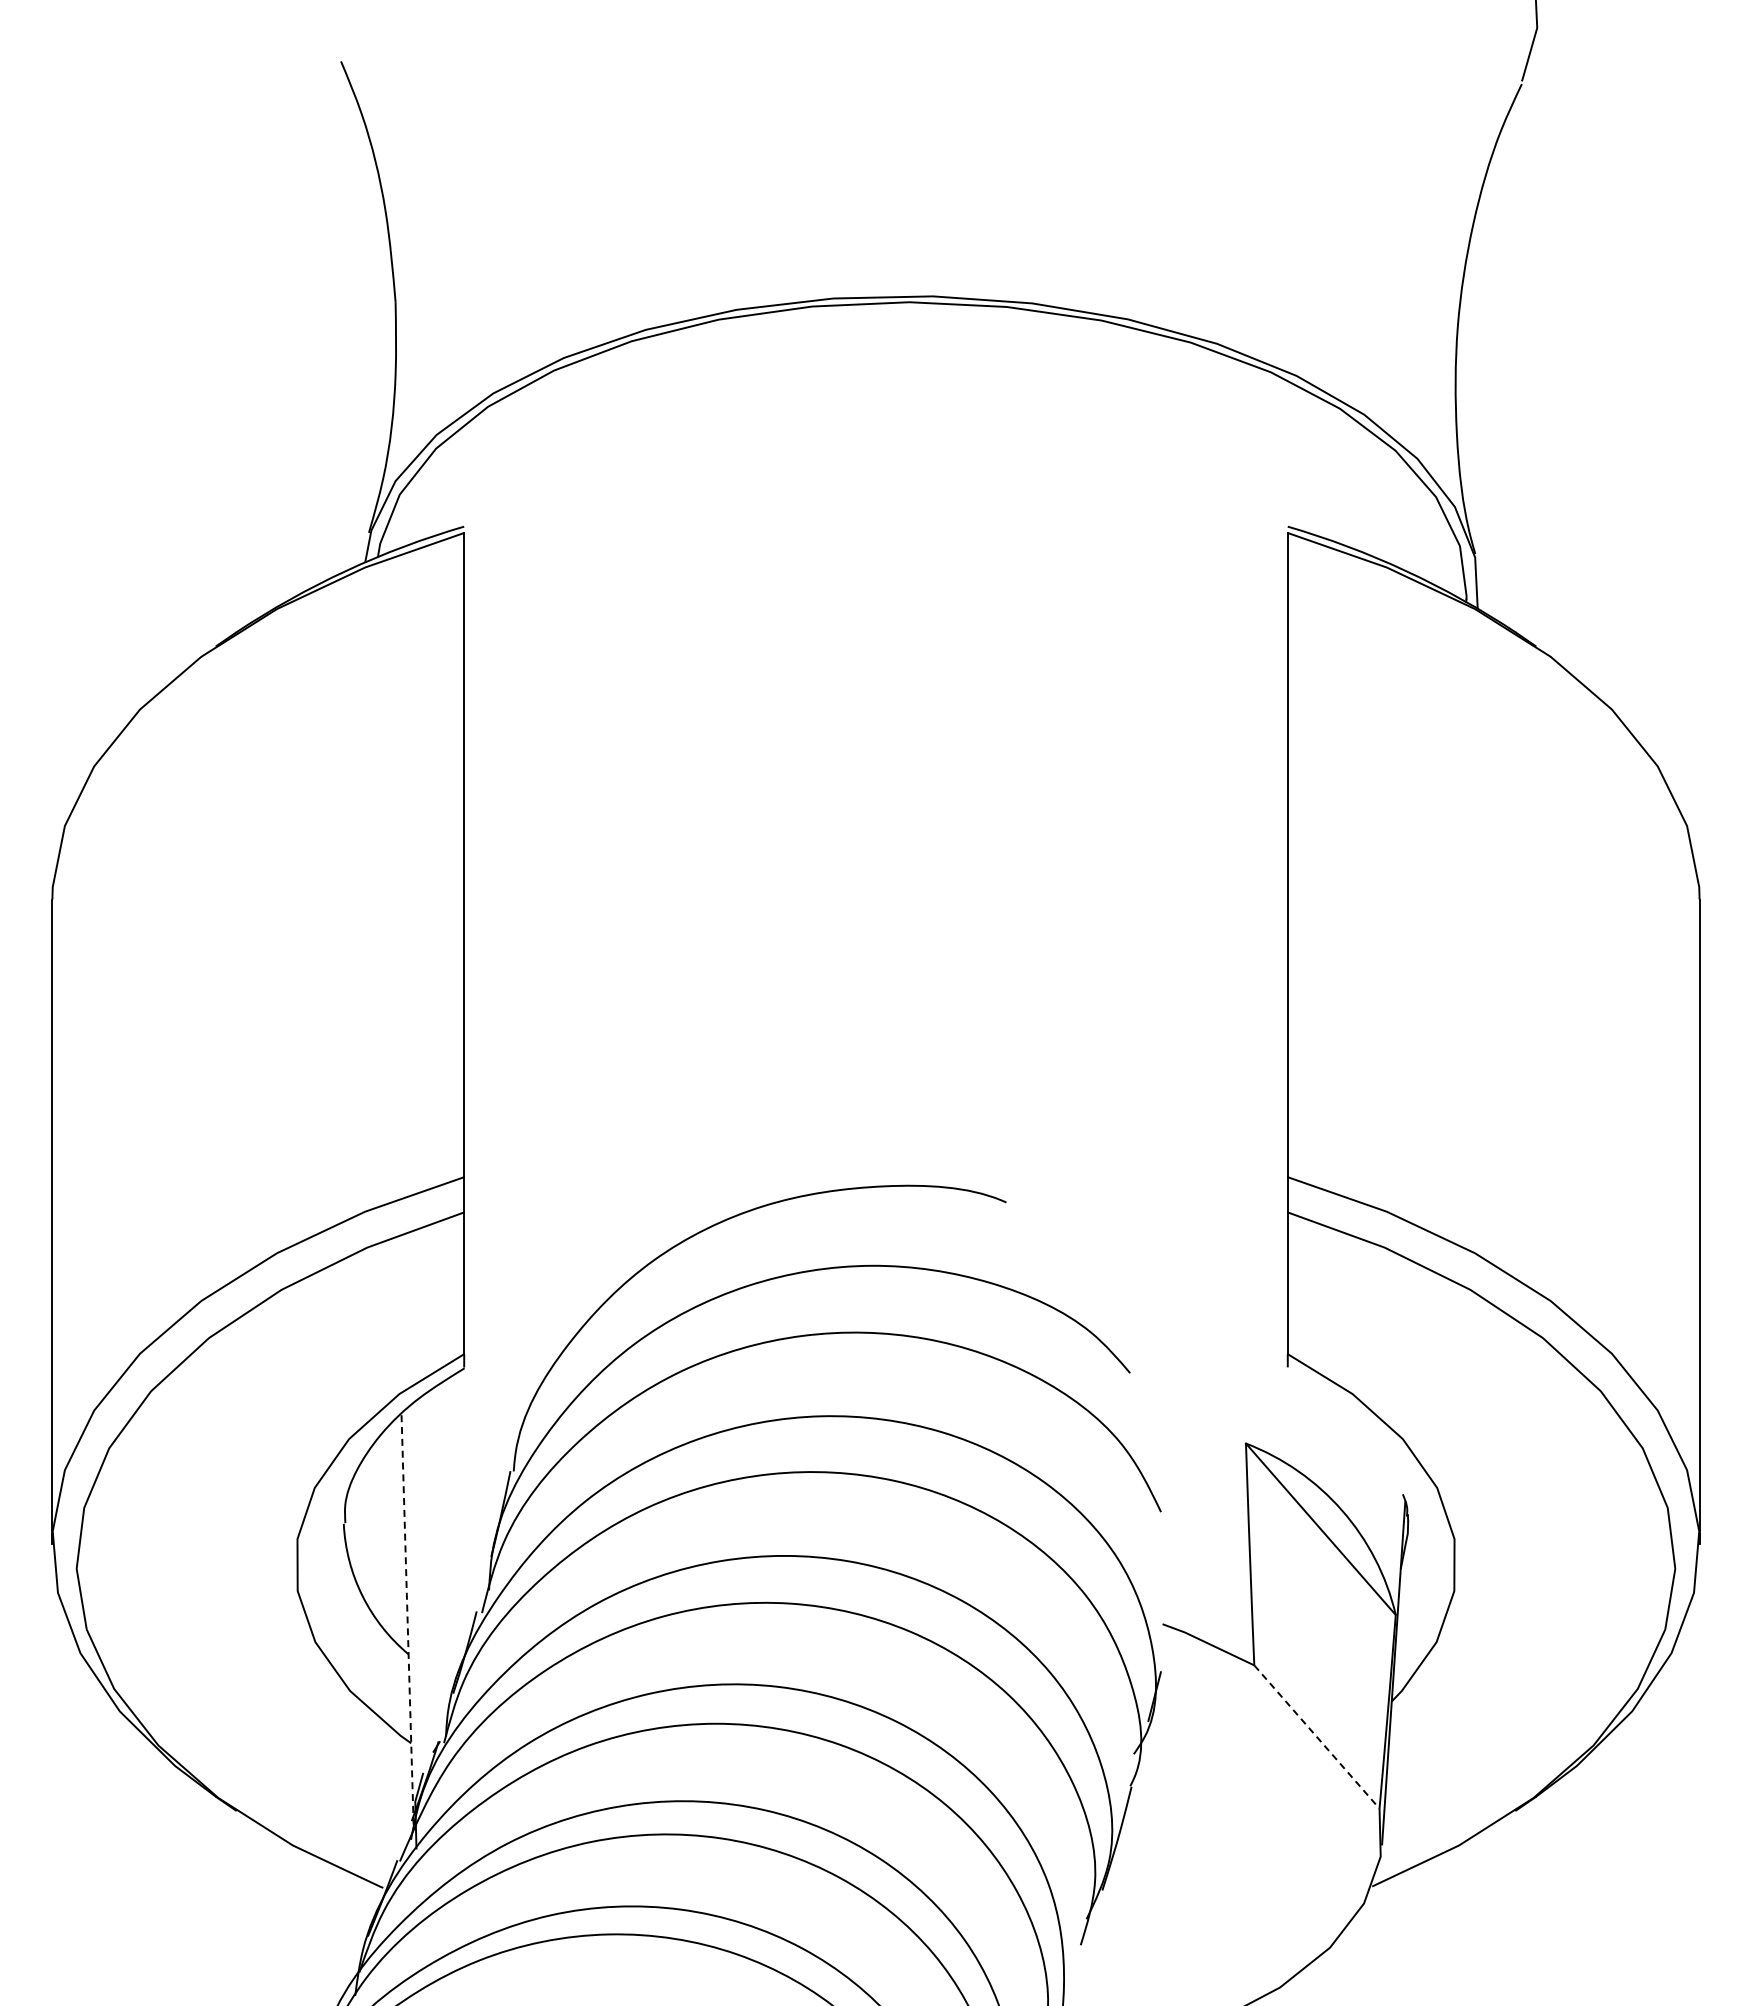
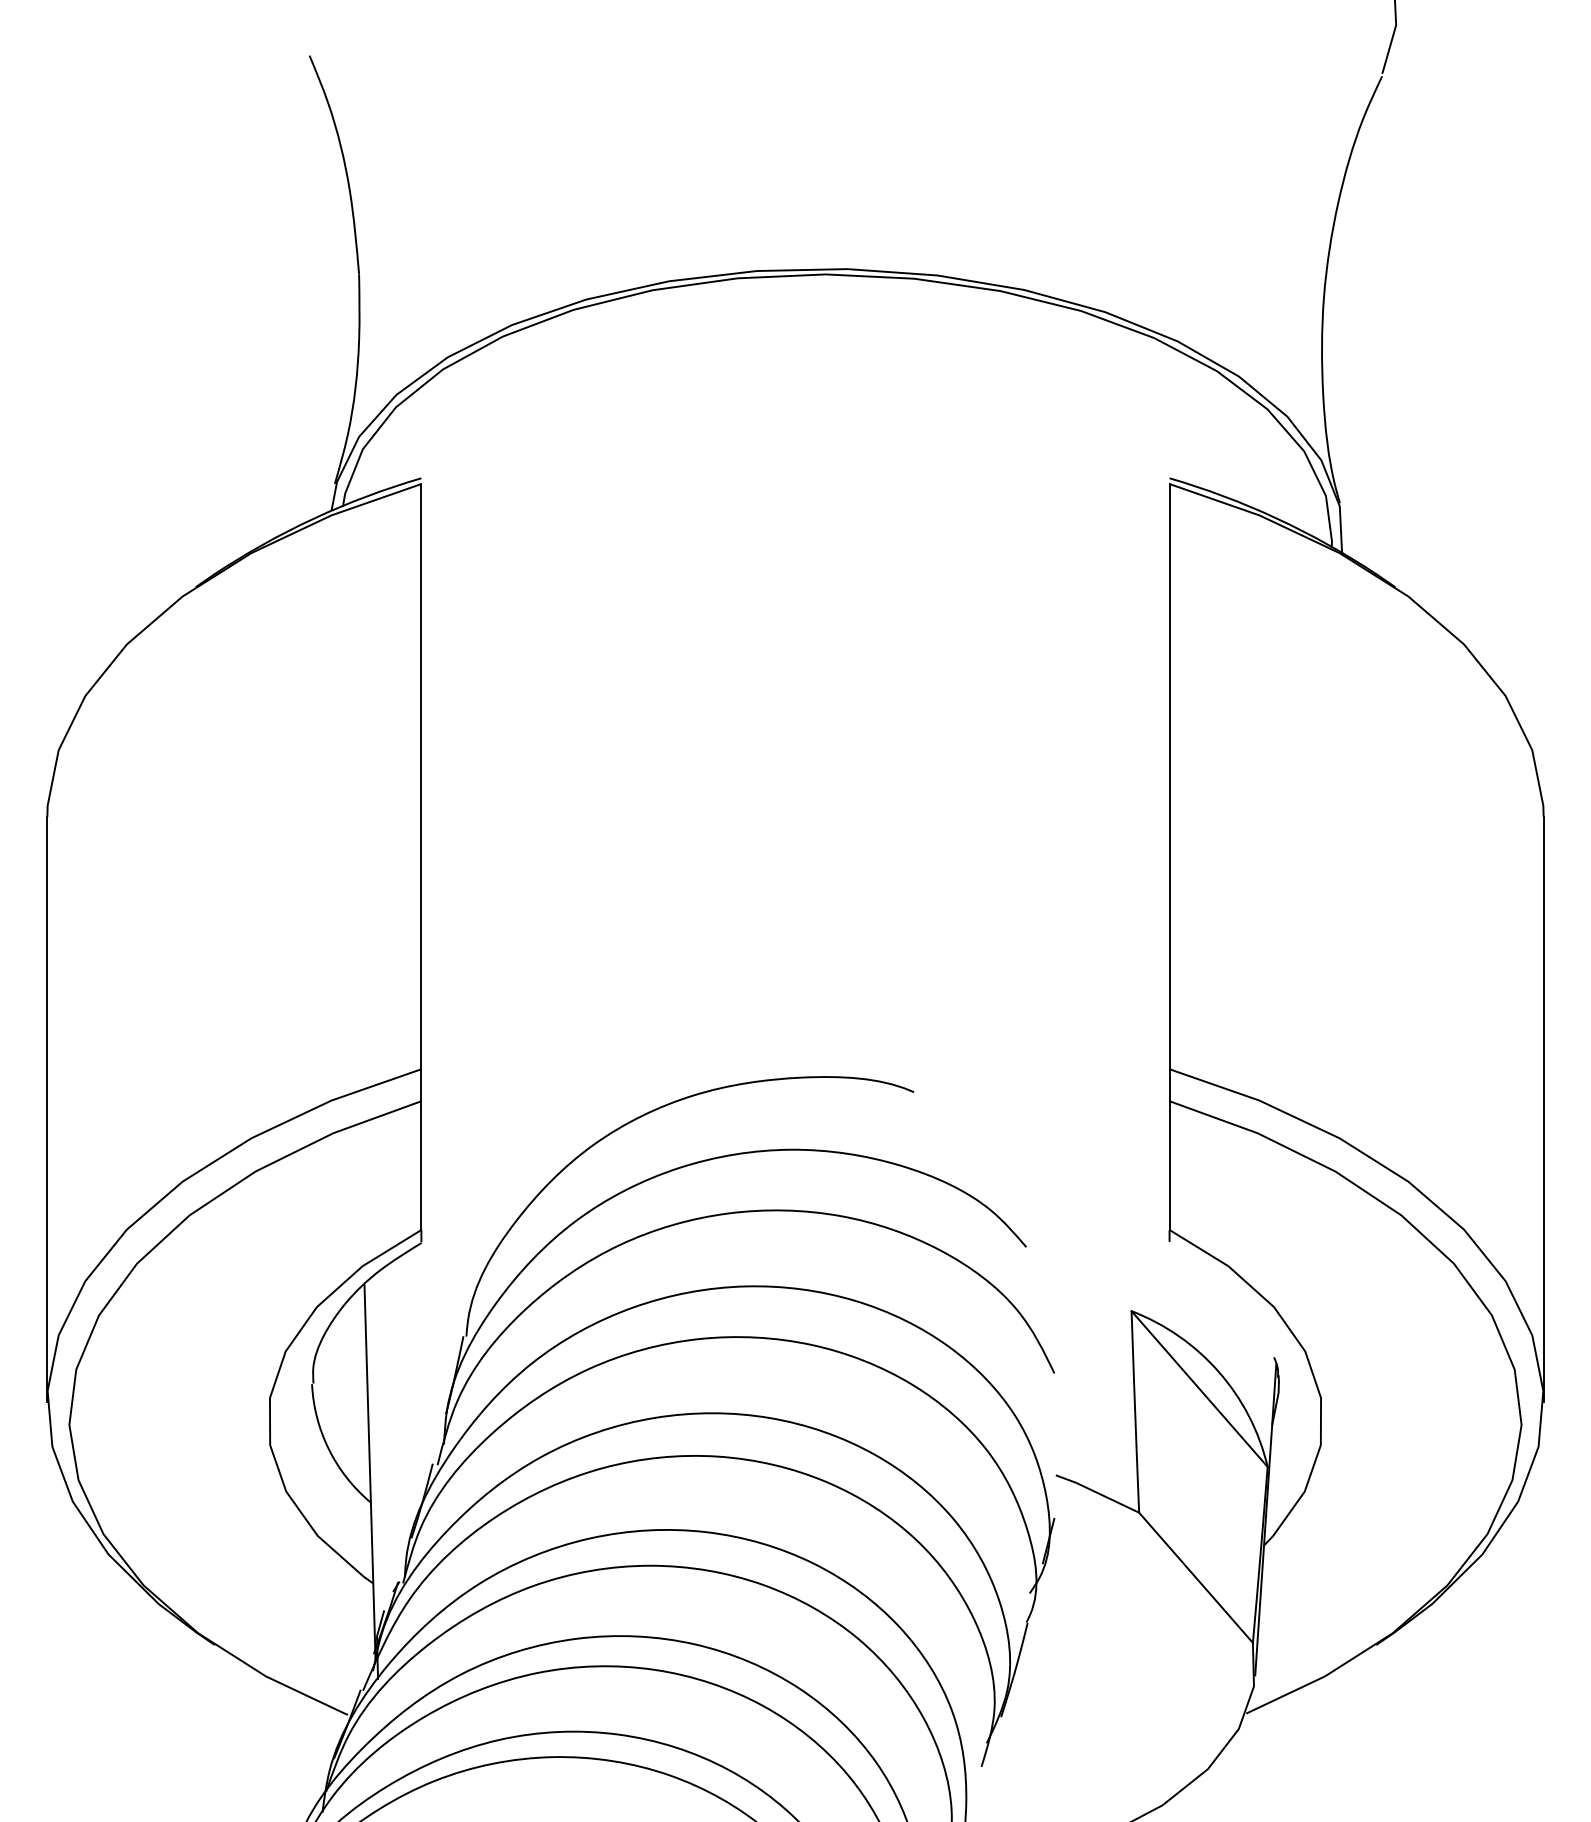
line: (407, 1620) -> (369, 1471), dashed -> solid
line: (1317, 1737) -> (1196, 1578), dashed -> solid

